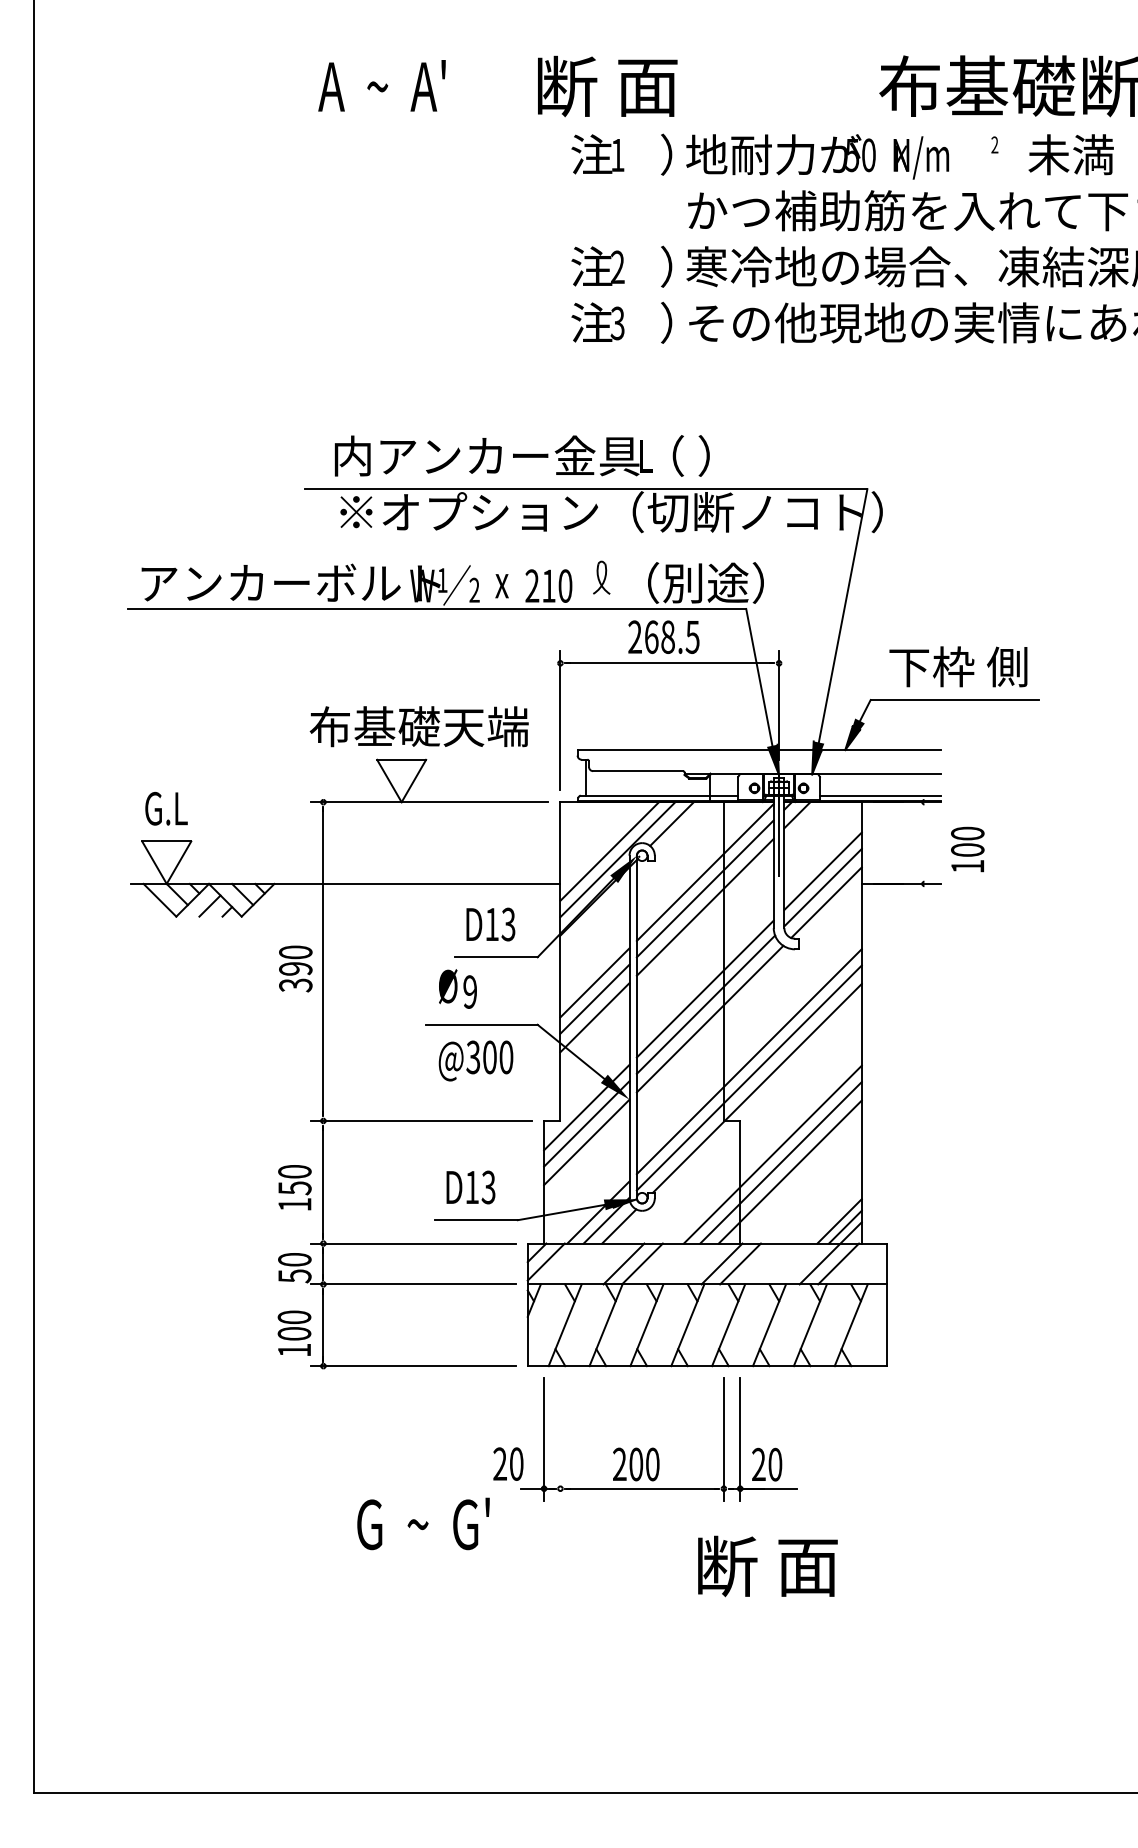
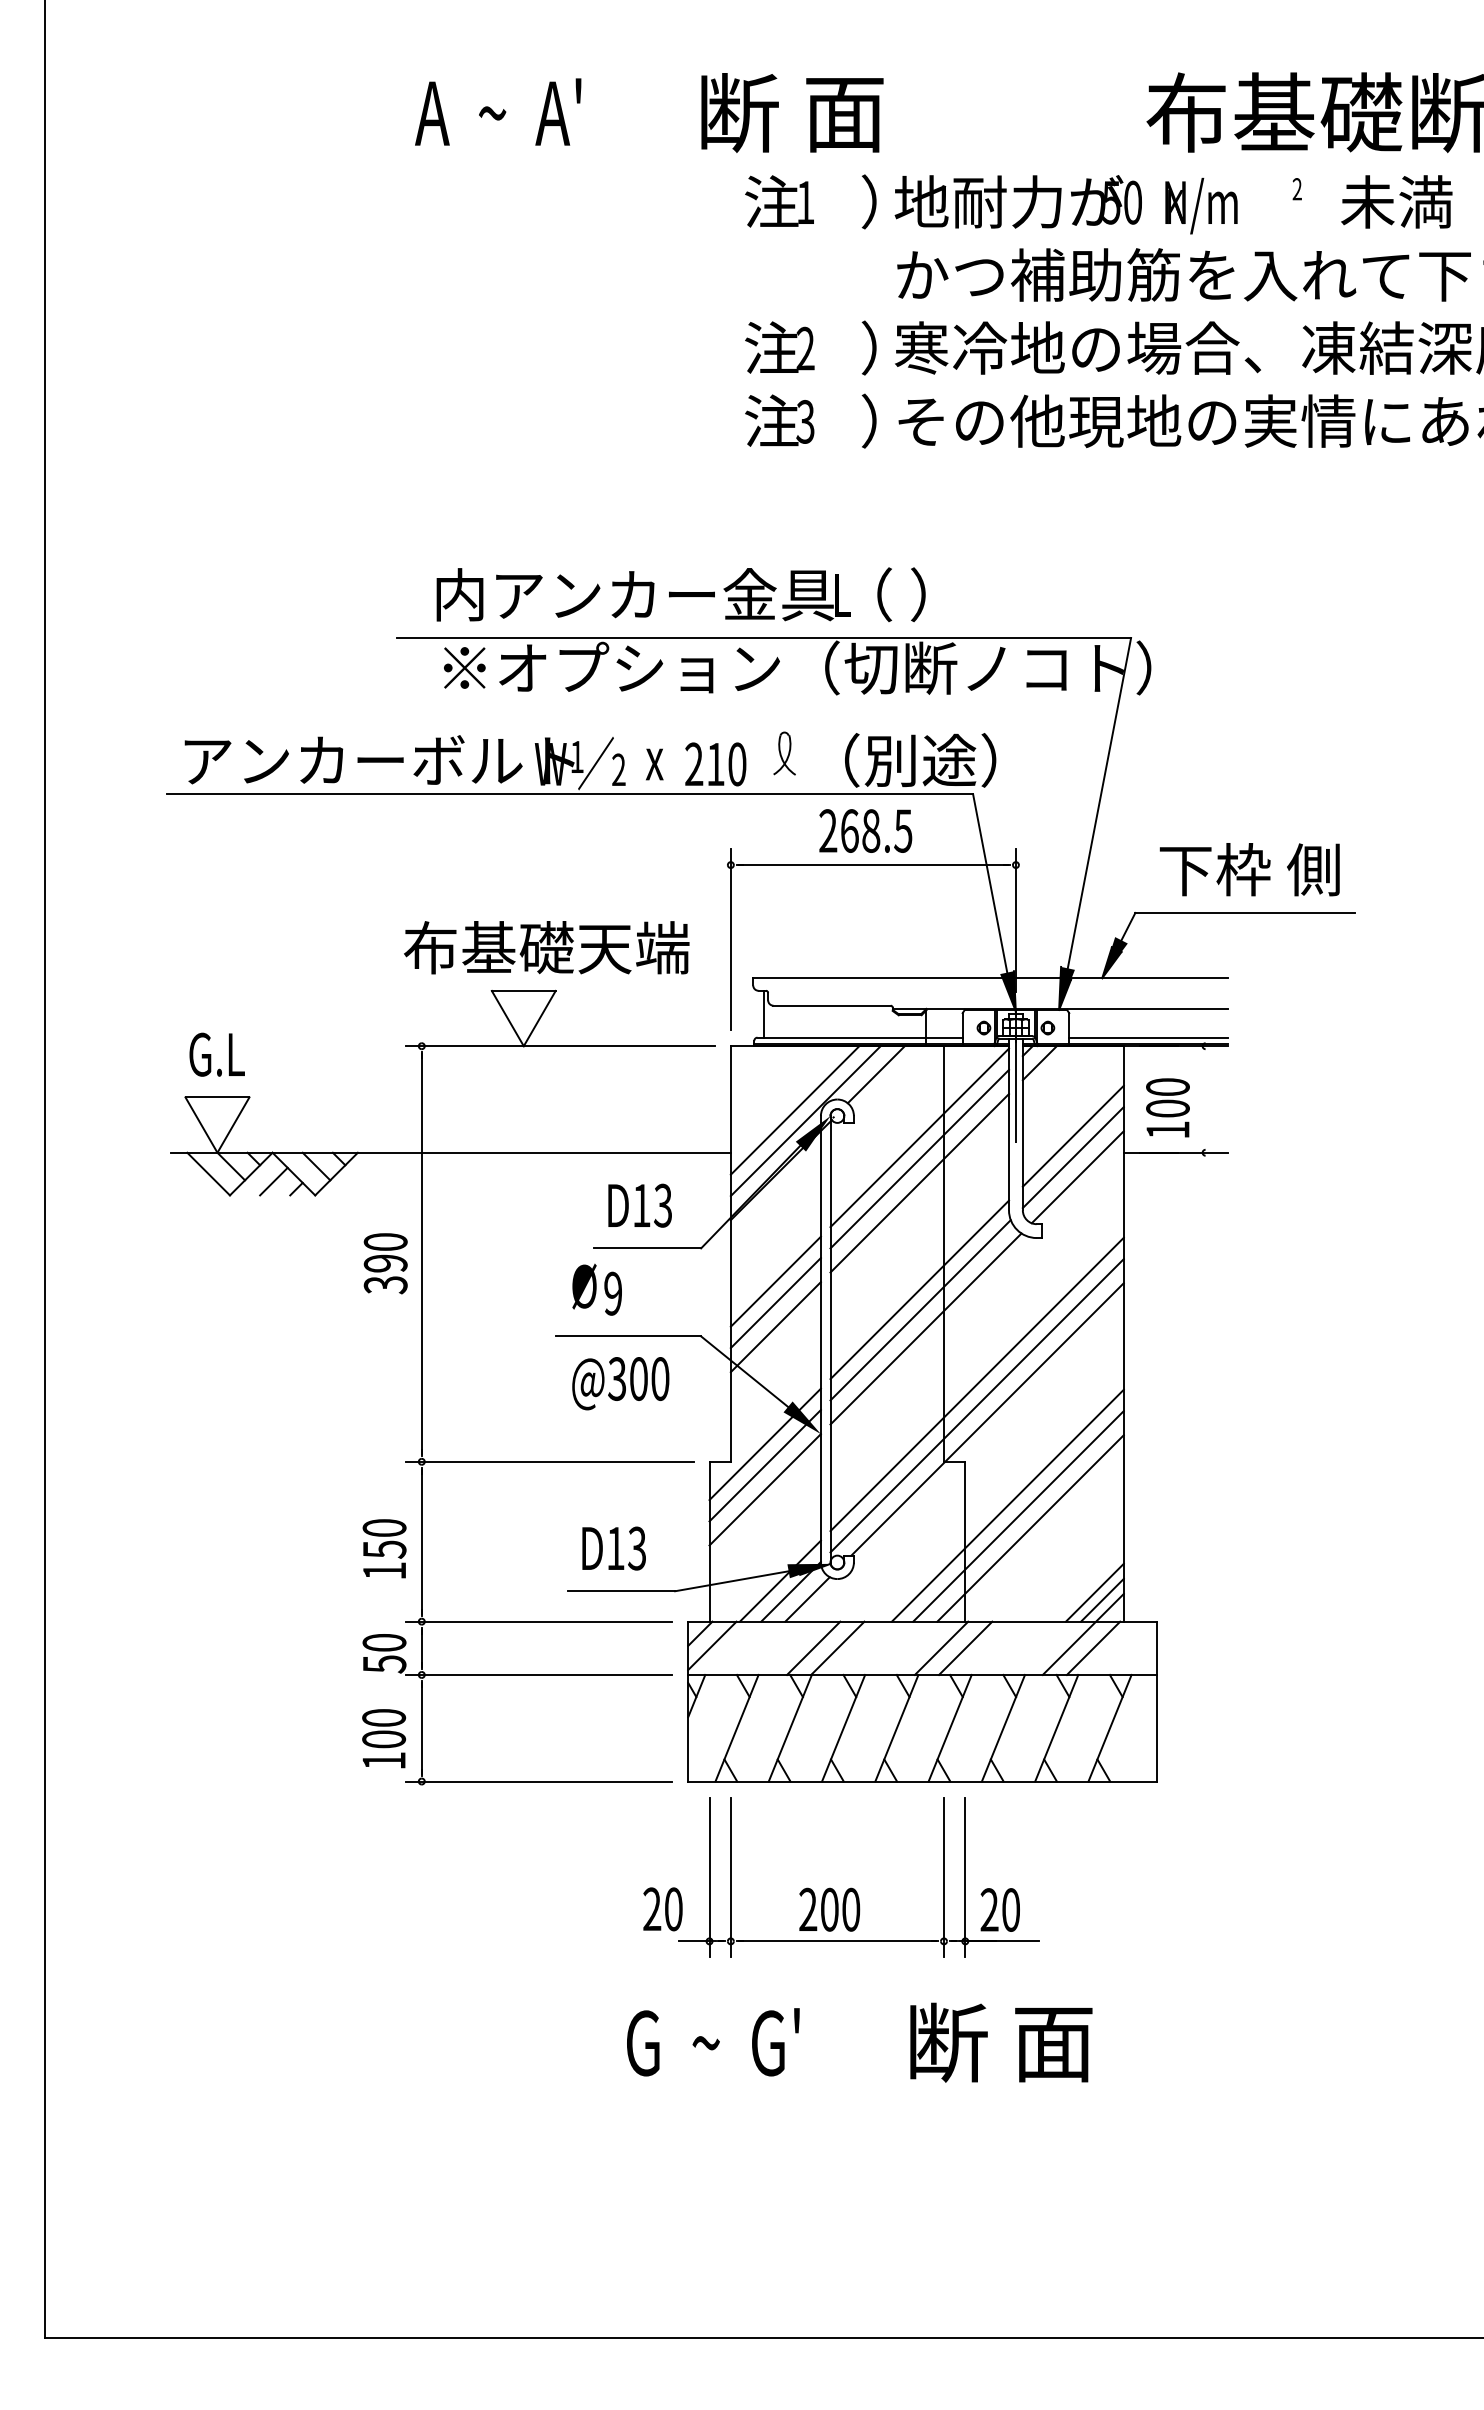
text: (967, 849) -> (1167, 1107), moved
line: (560, 1439) -> (730, 1877), added
text: (423, 1524) -> (713, 2042), moved

